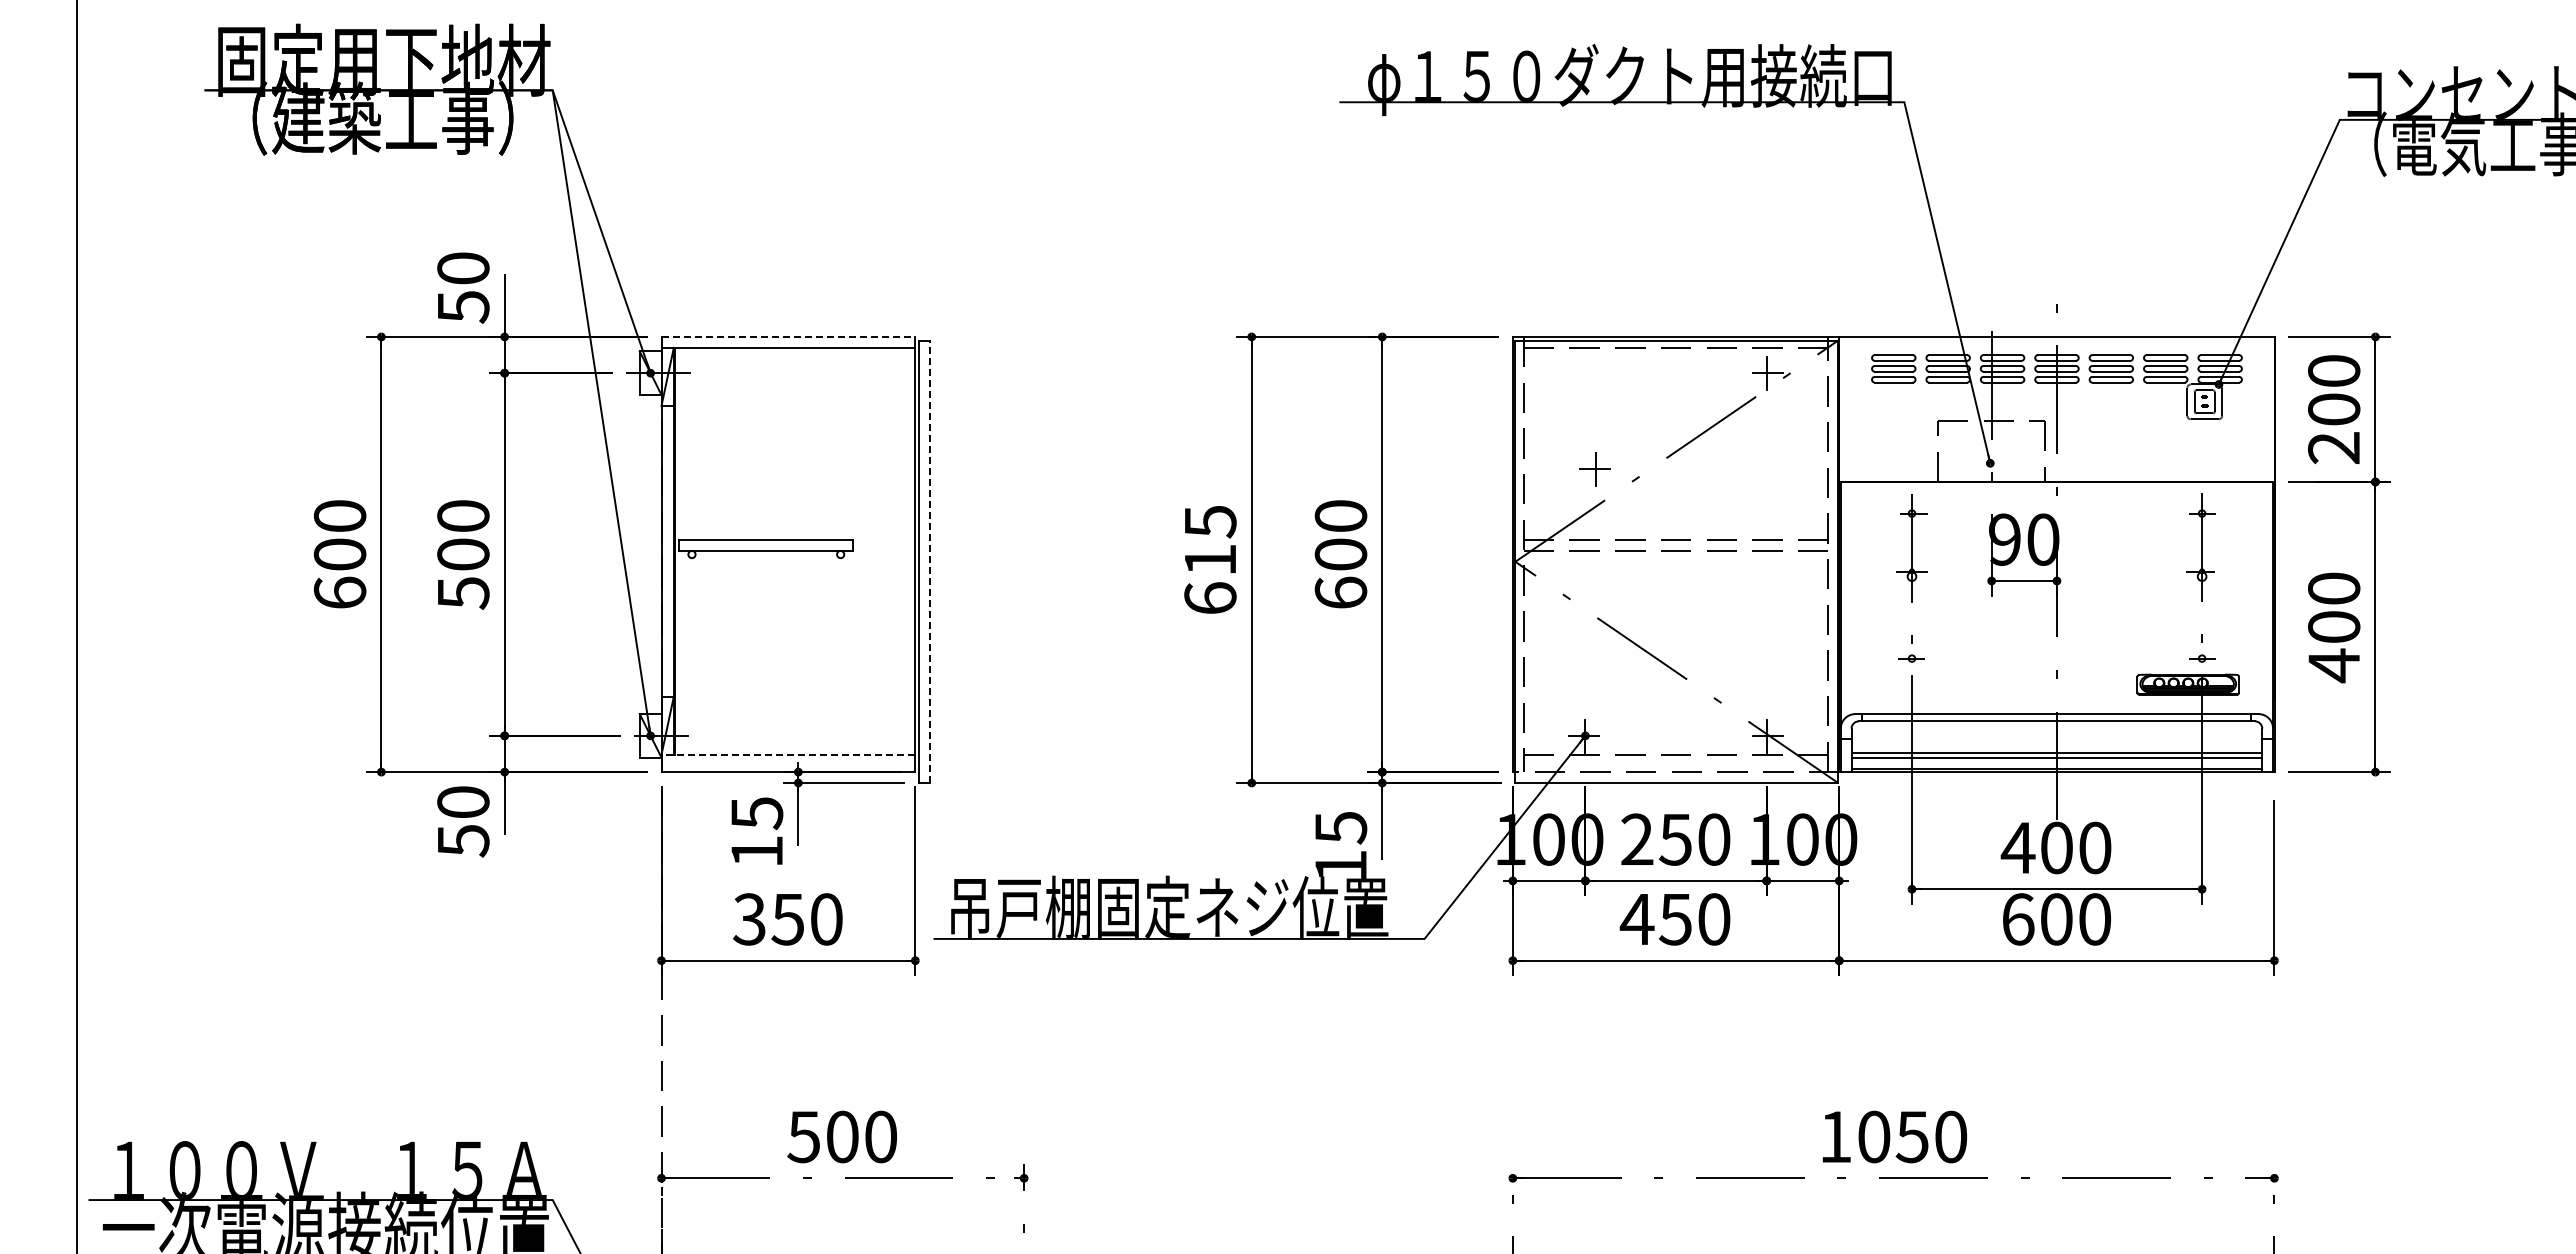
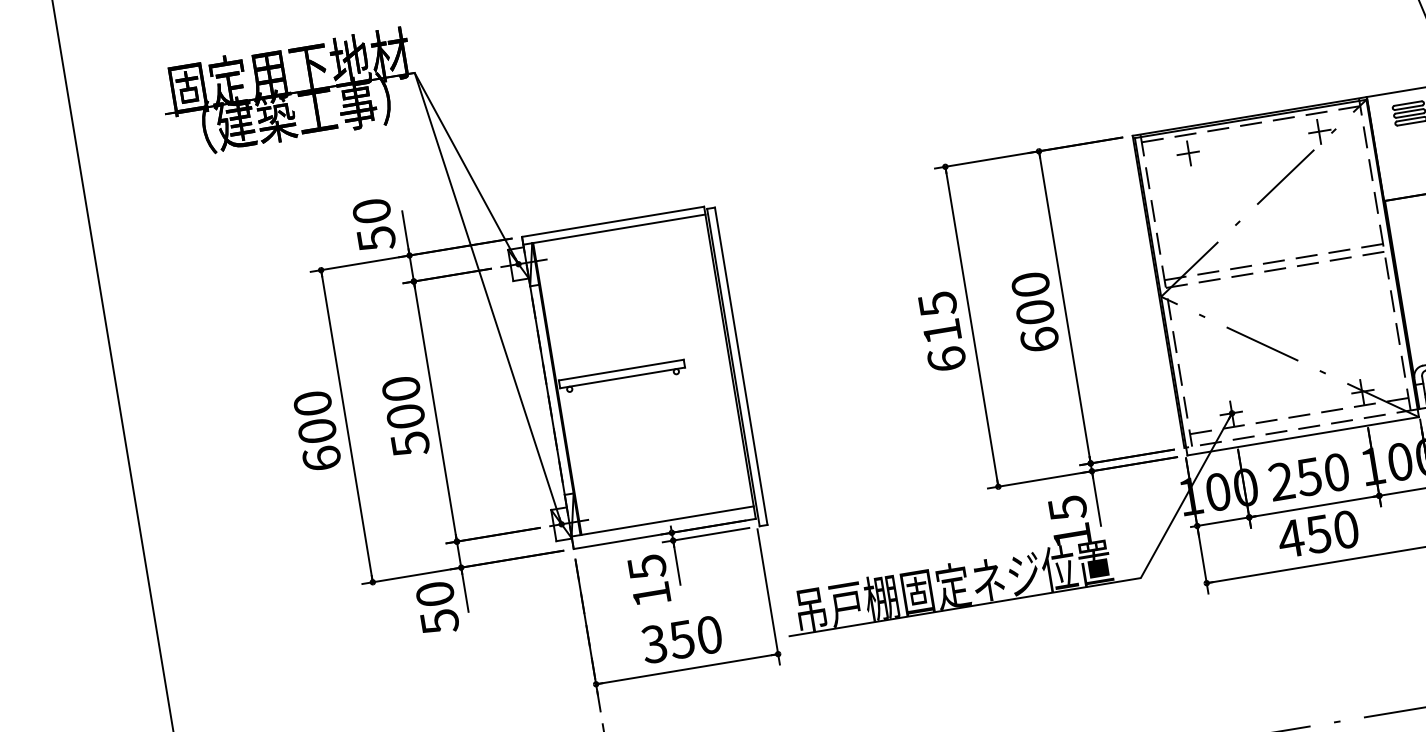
line: (788, 336) -> (613, 221), dashed -> solid
part: (1594, 469) -> (1187, 153), moved
line: (929, 561) -> (740, 366), dashed -> solid
line: (788, 754) -> (662, 521), dashed -> solid

